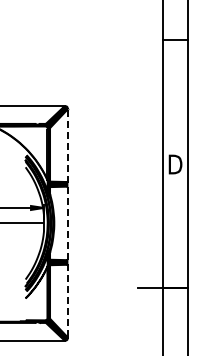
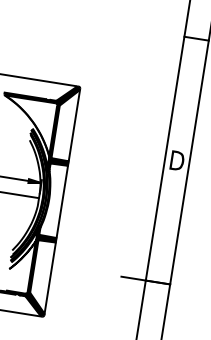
line: (67, 222) -> (62, 200), dashed -> solid

